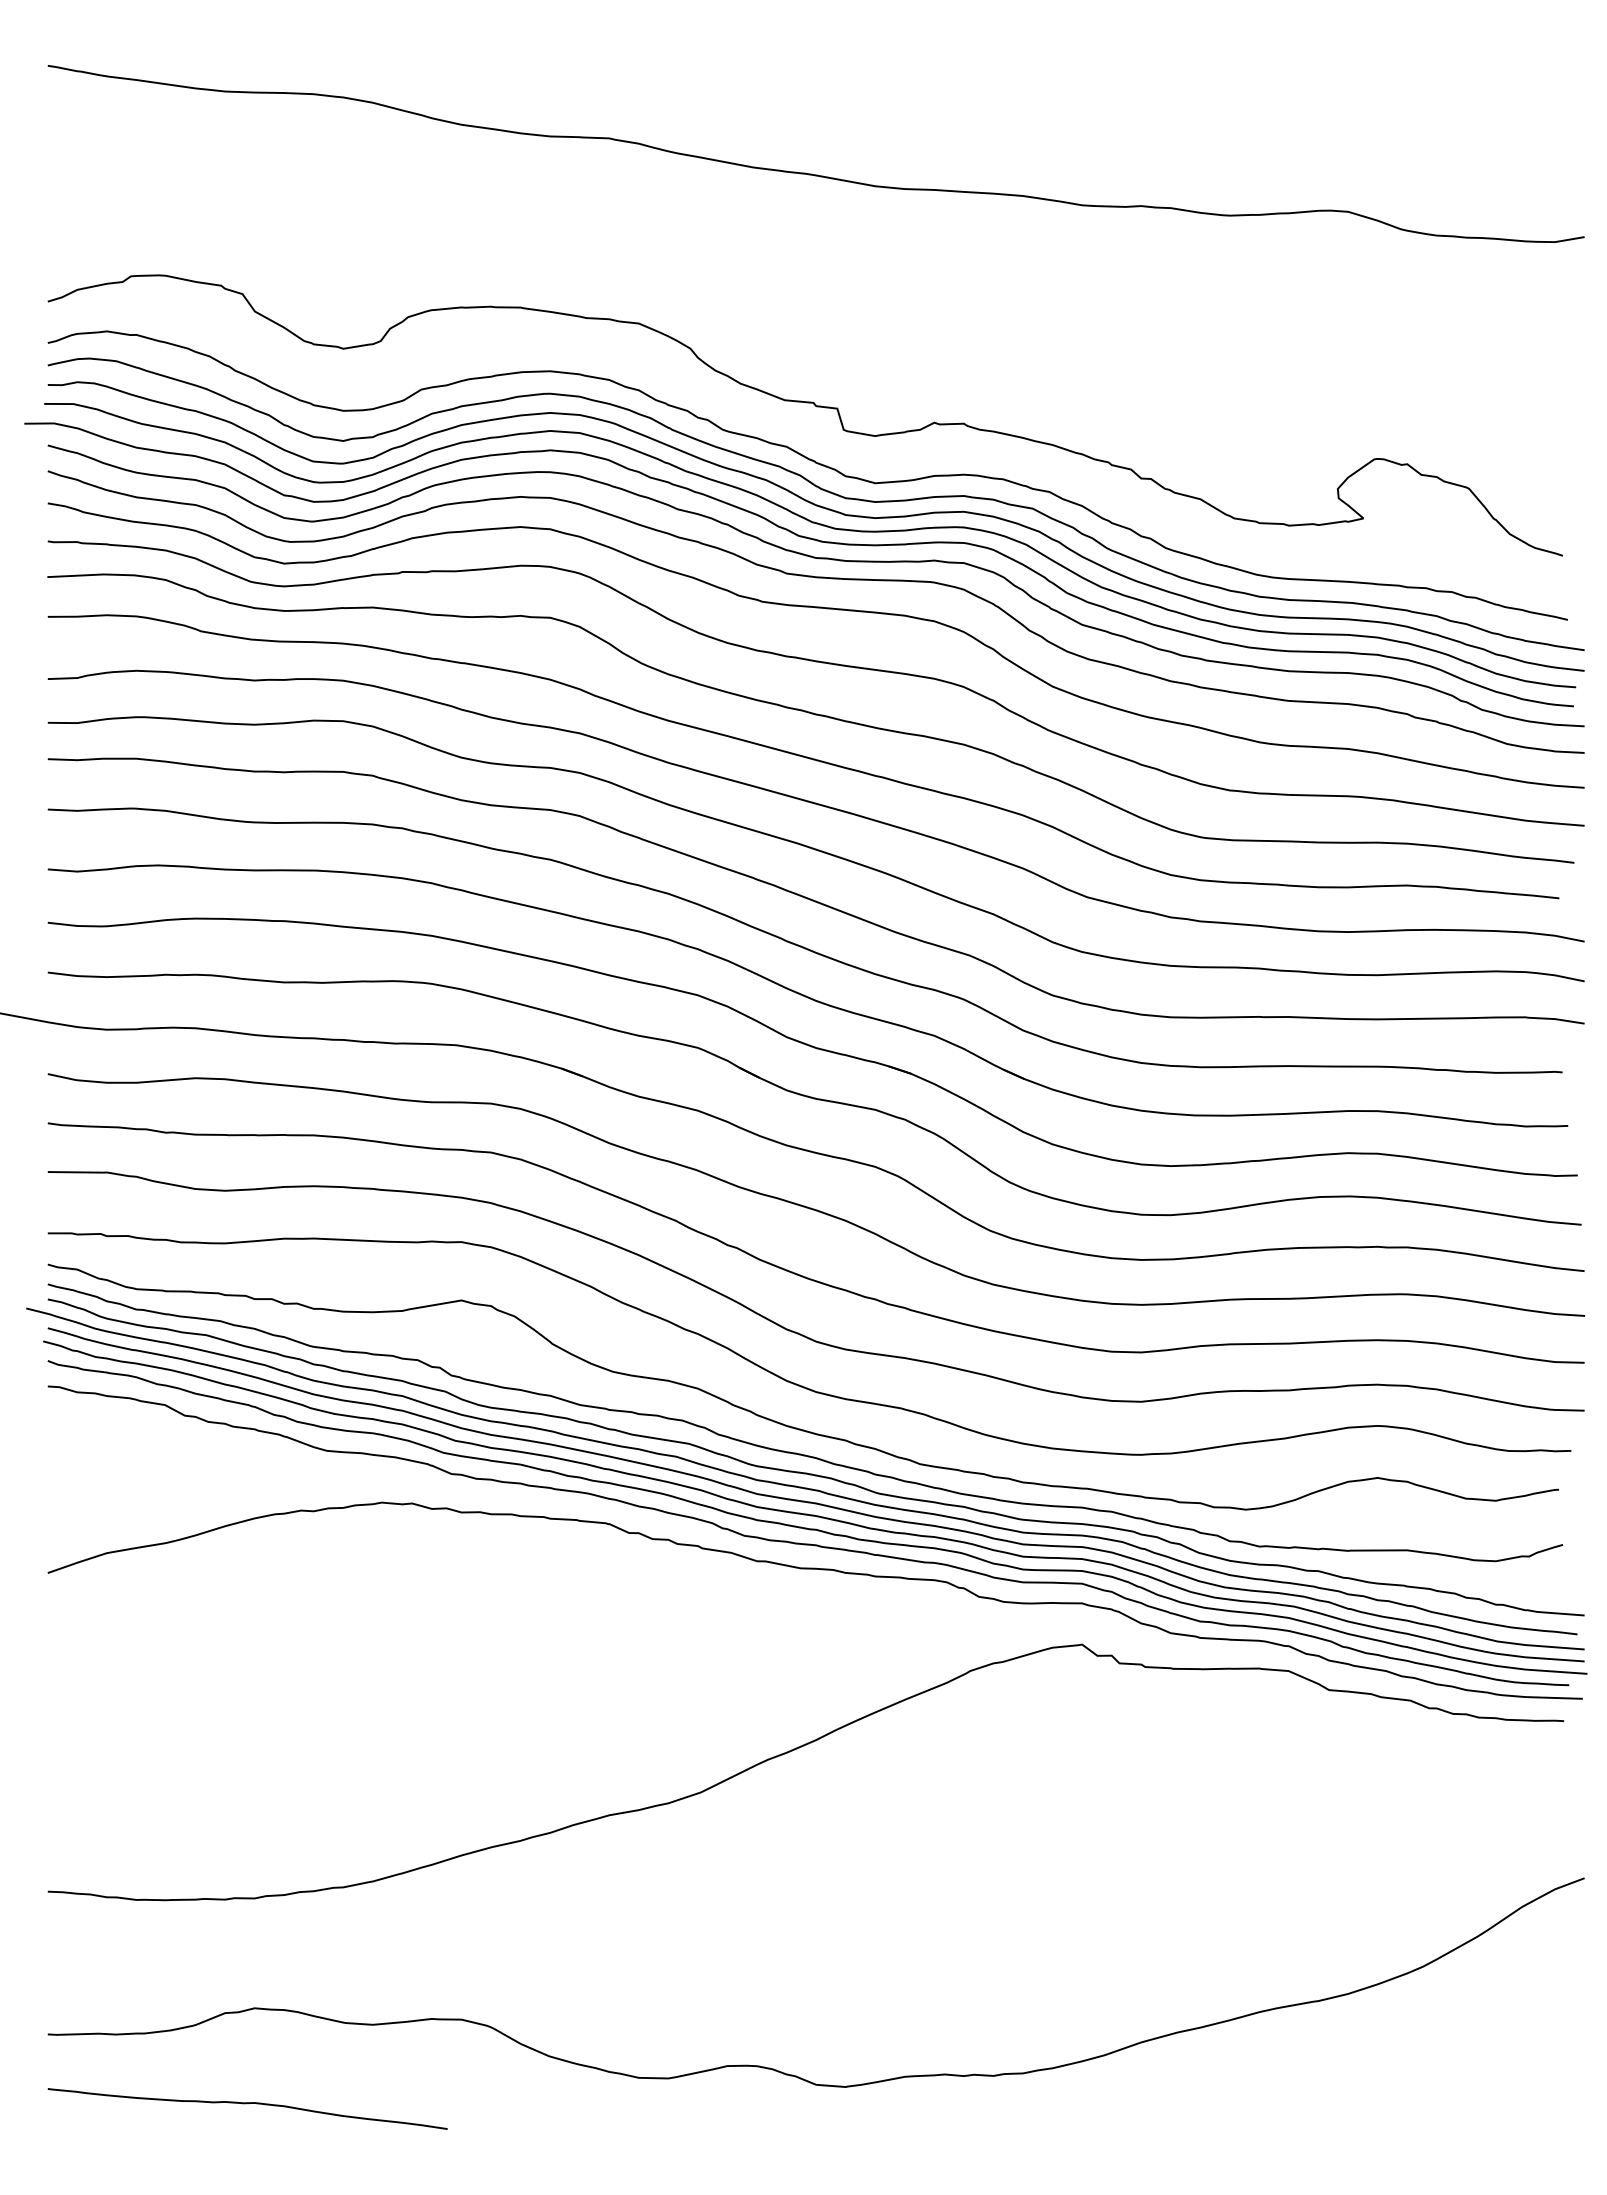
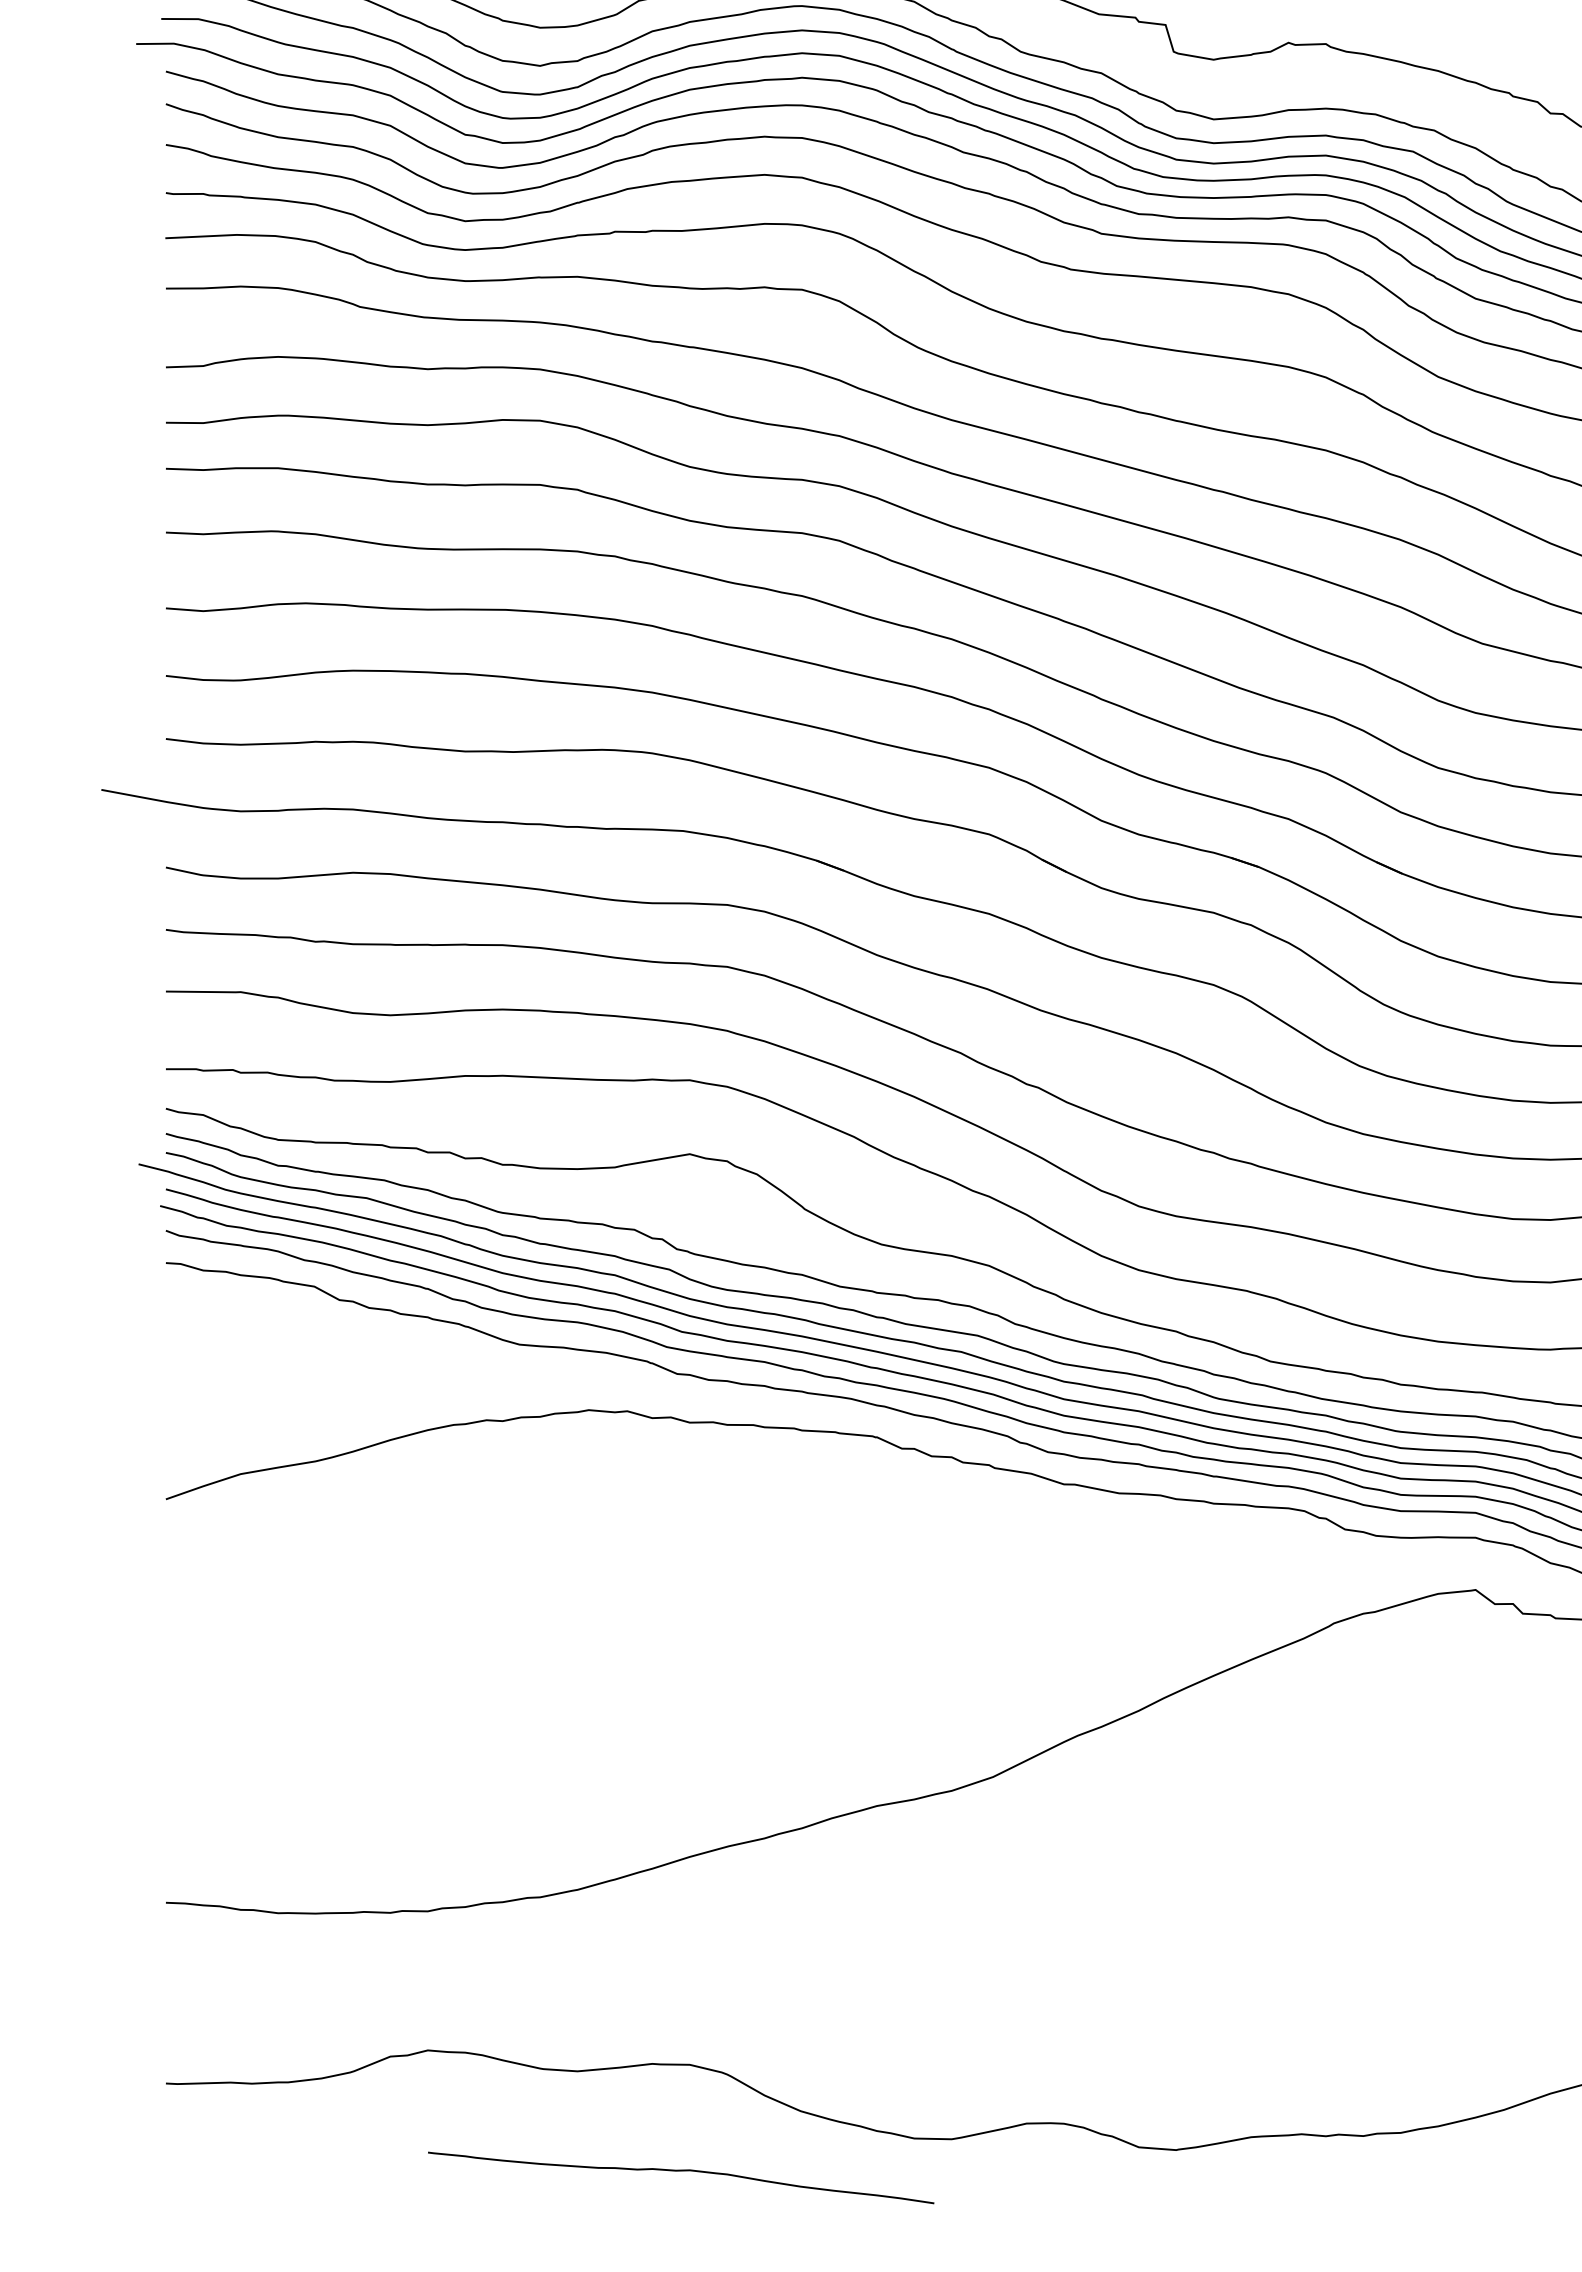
curve: (247, 2104) -> (680, 2172), moved

